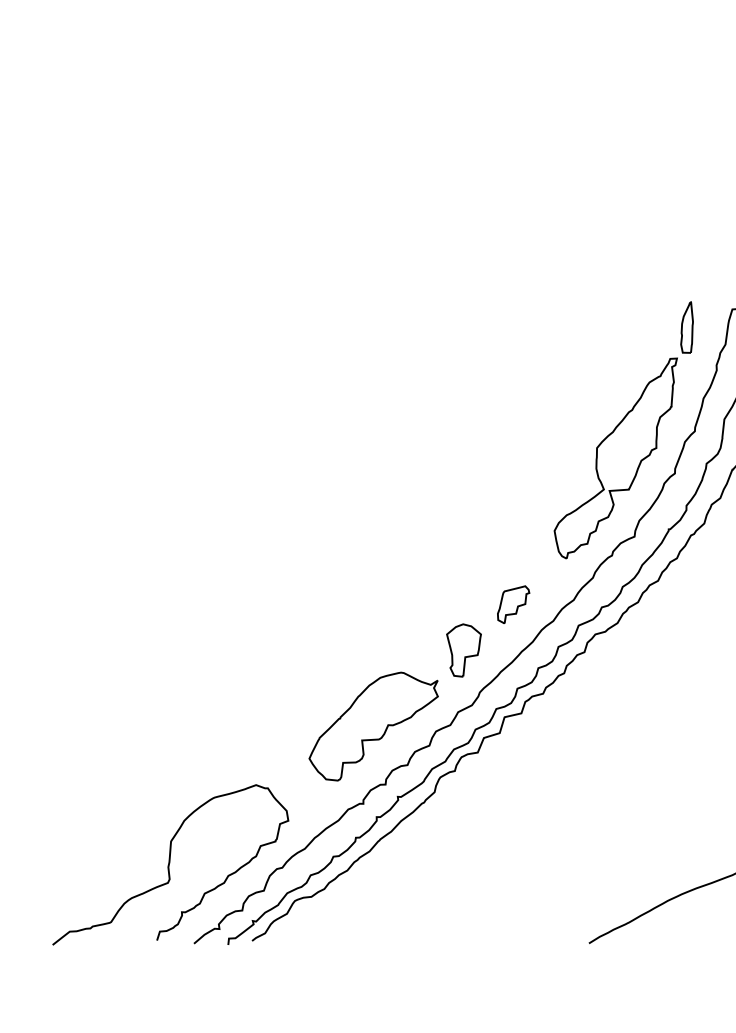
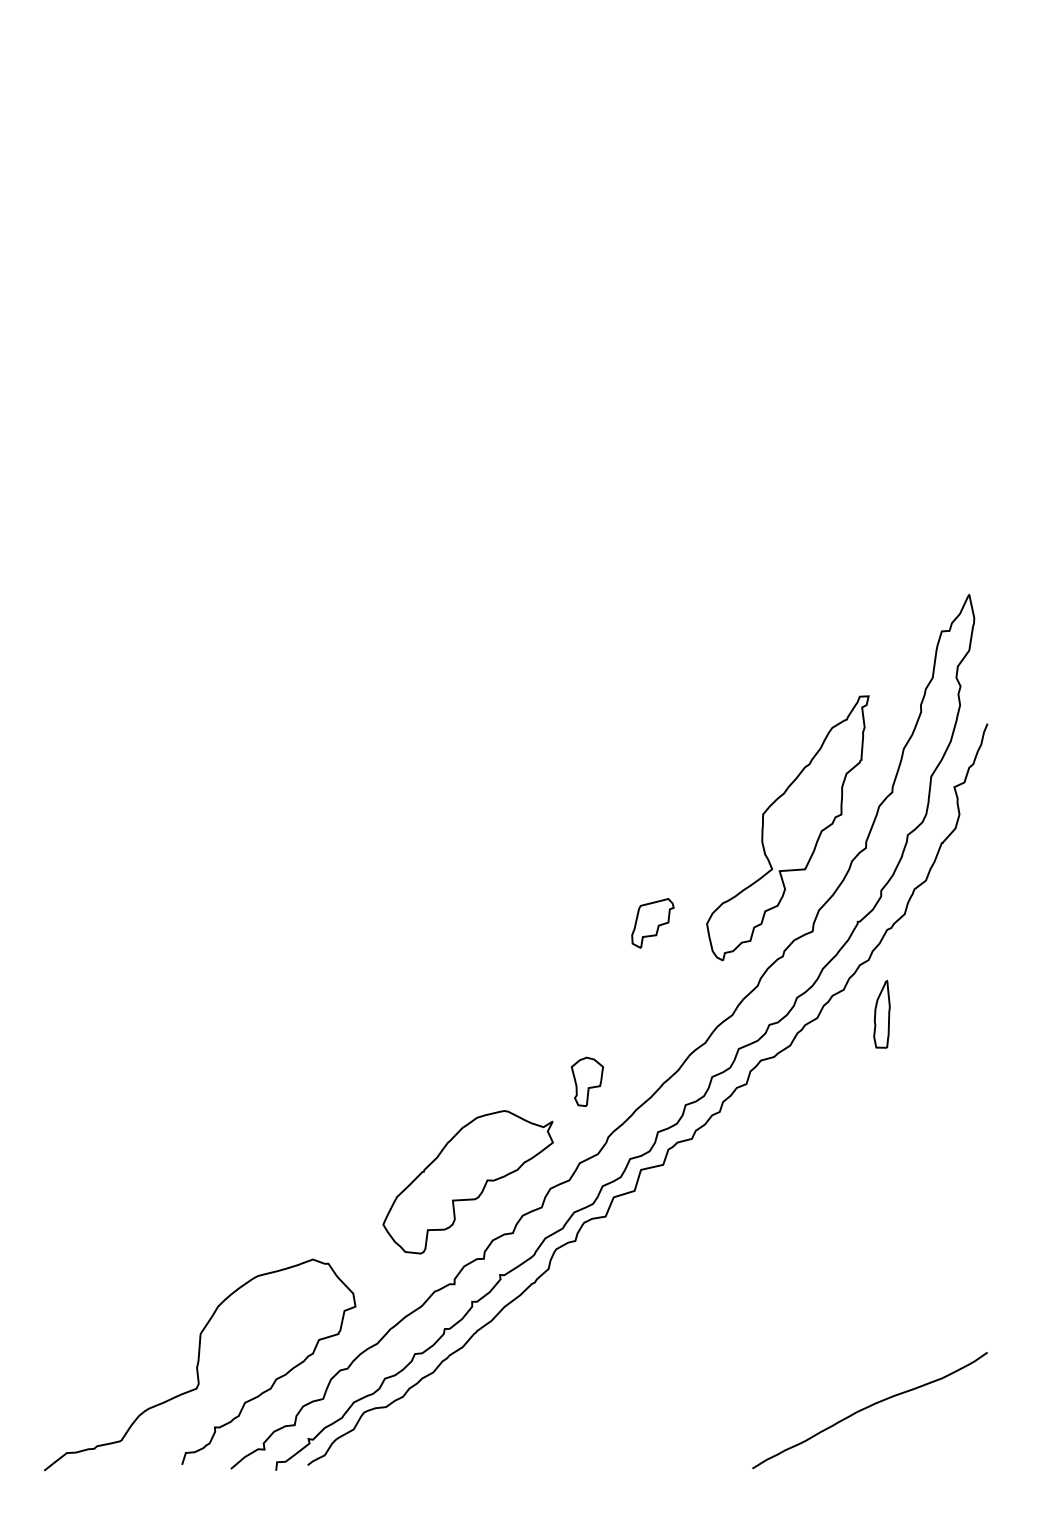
part: (686, 326) -> (881, 1013), moved
part: (513, 604) -> (652, 923), moved
part: (464, 650) -> (587, 1081), size x0.7

